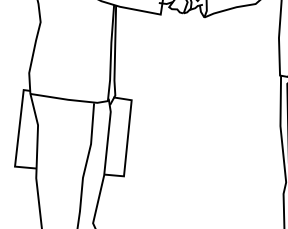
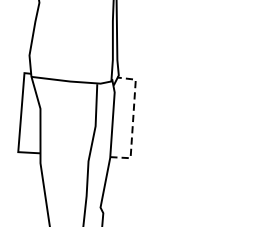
line: (127, 138) -> (132, 119), solid -> dashed

